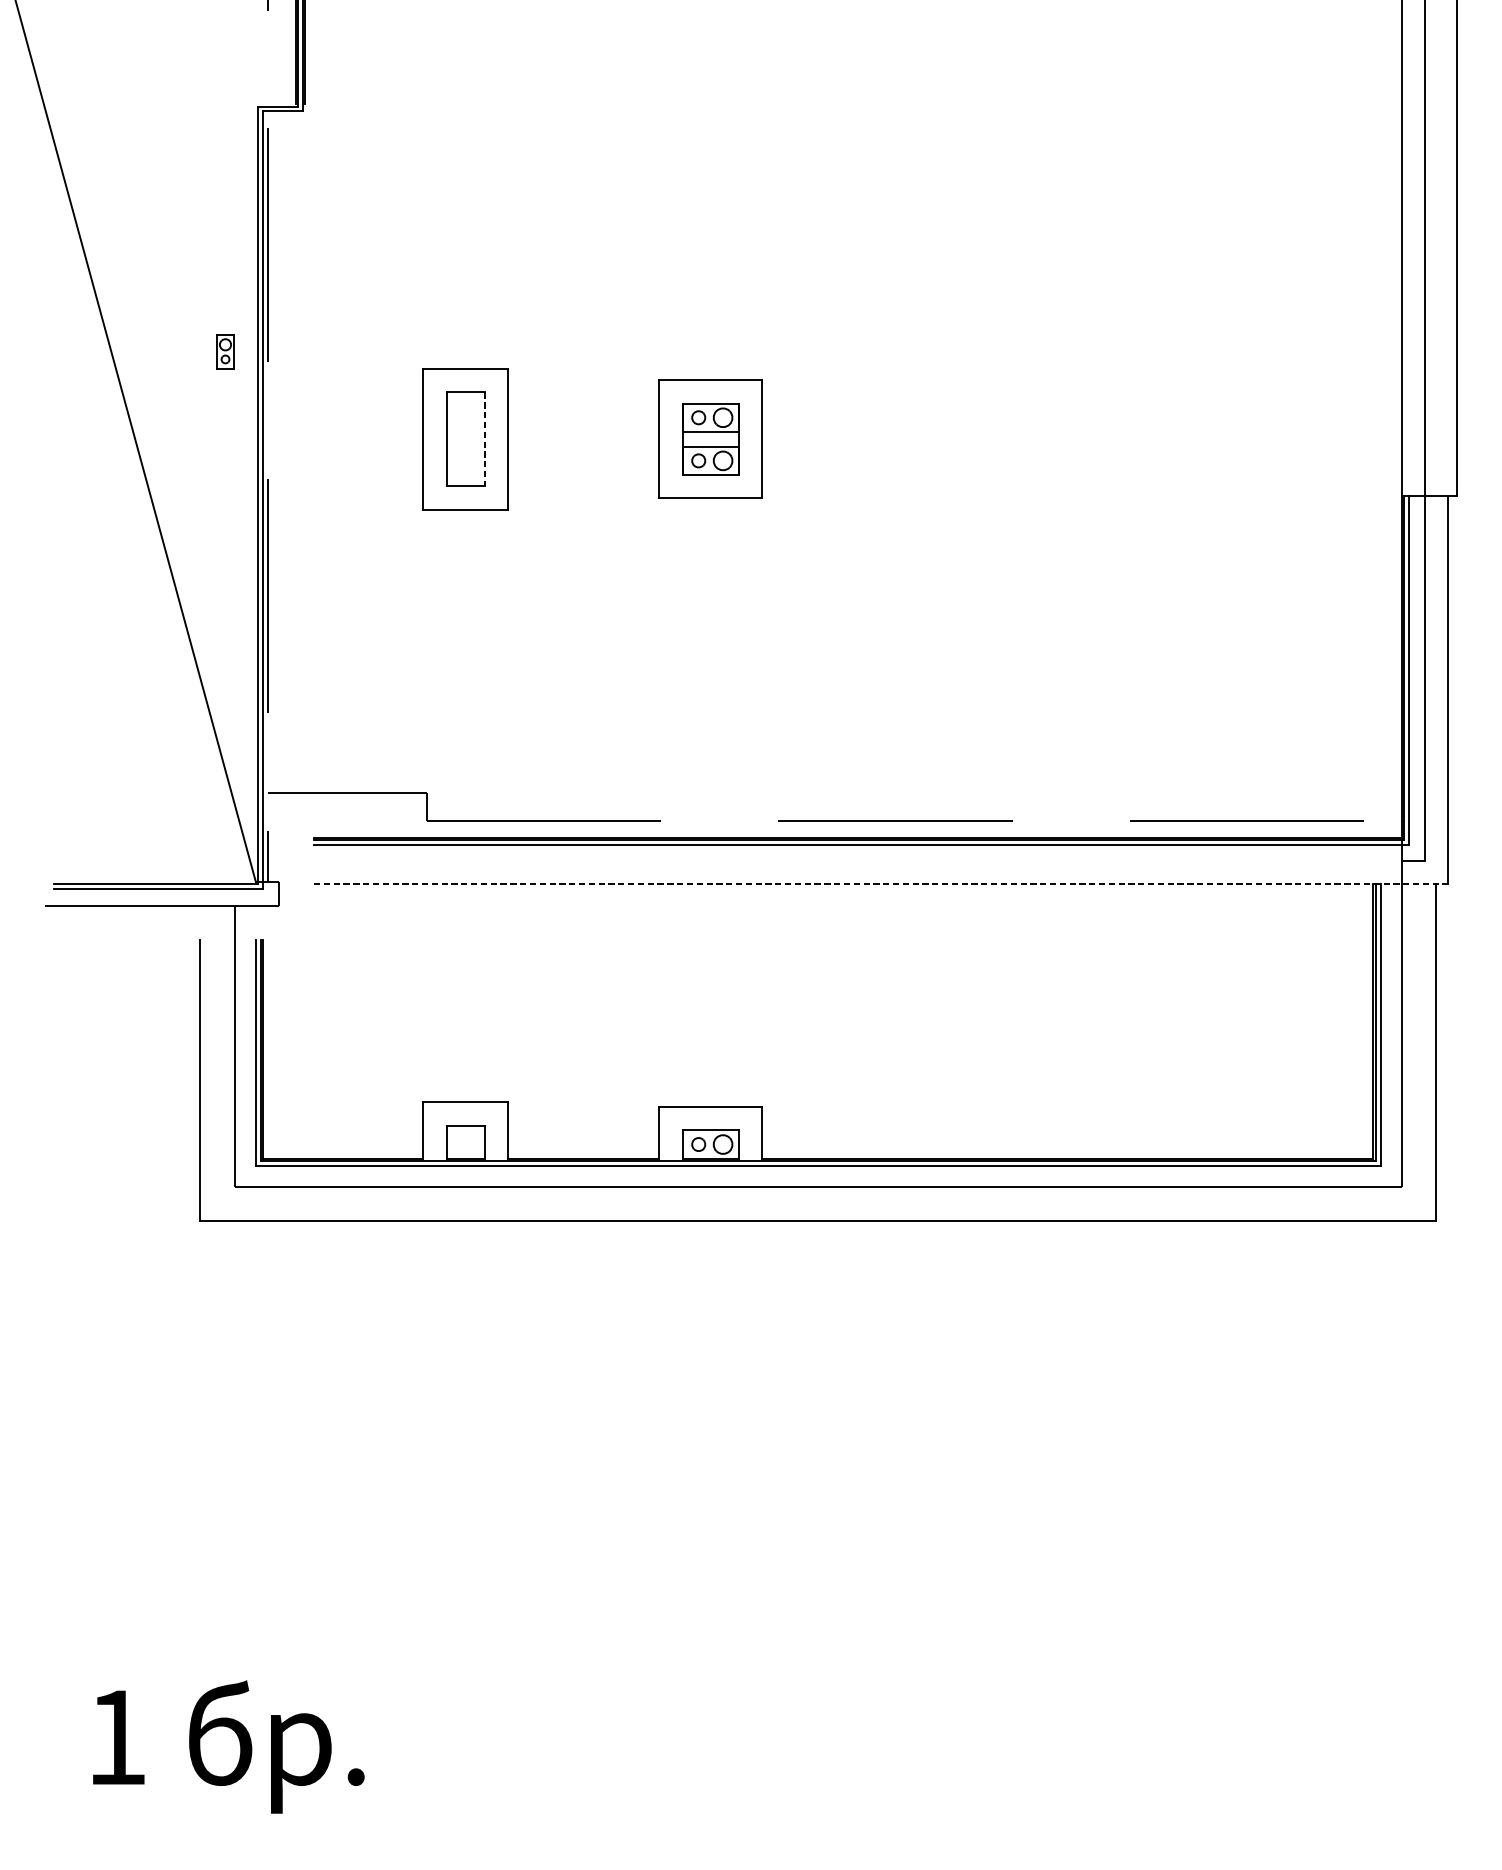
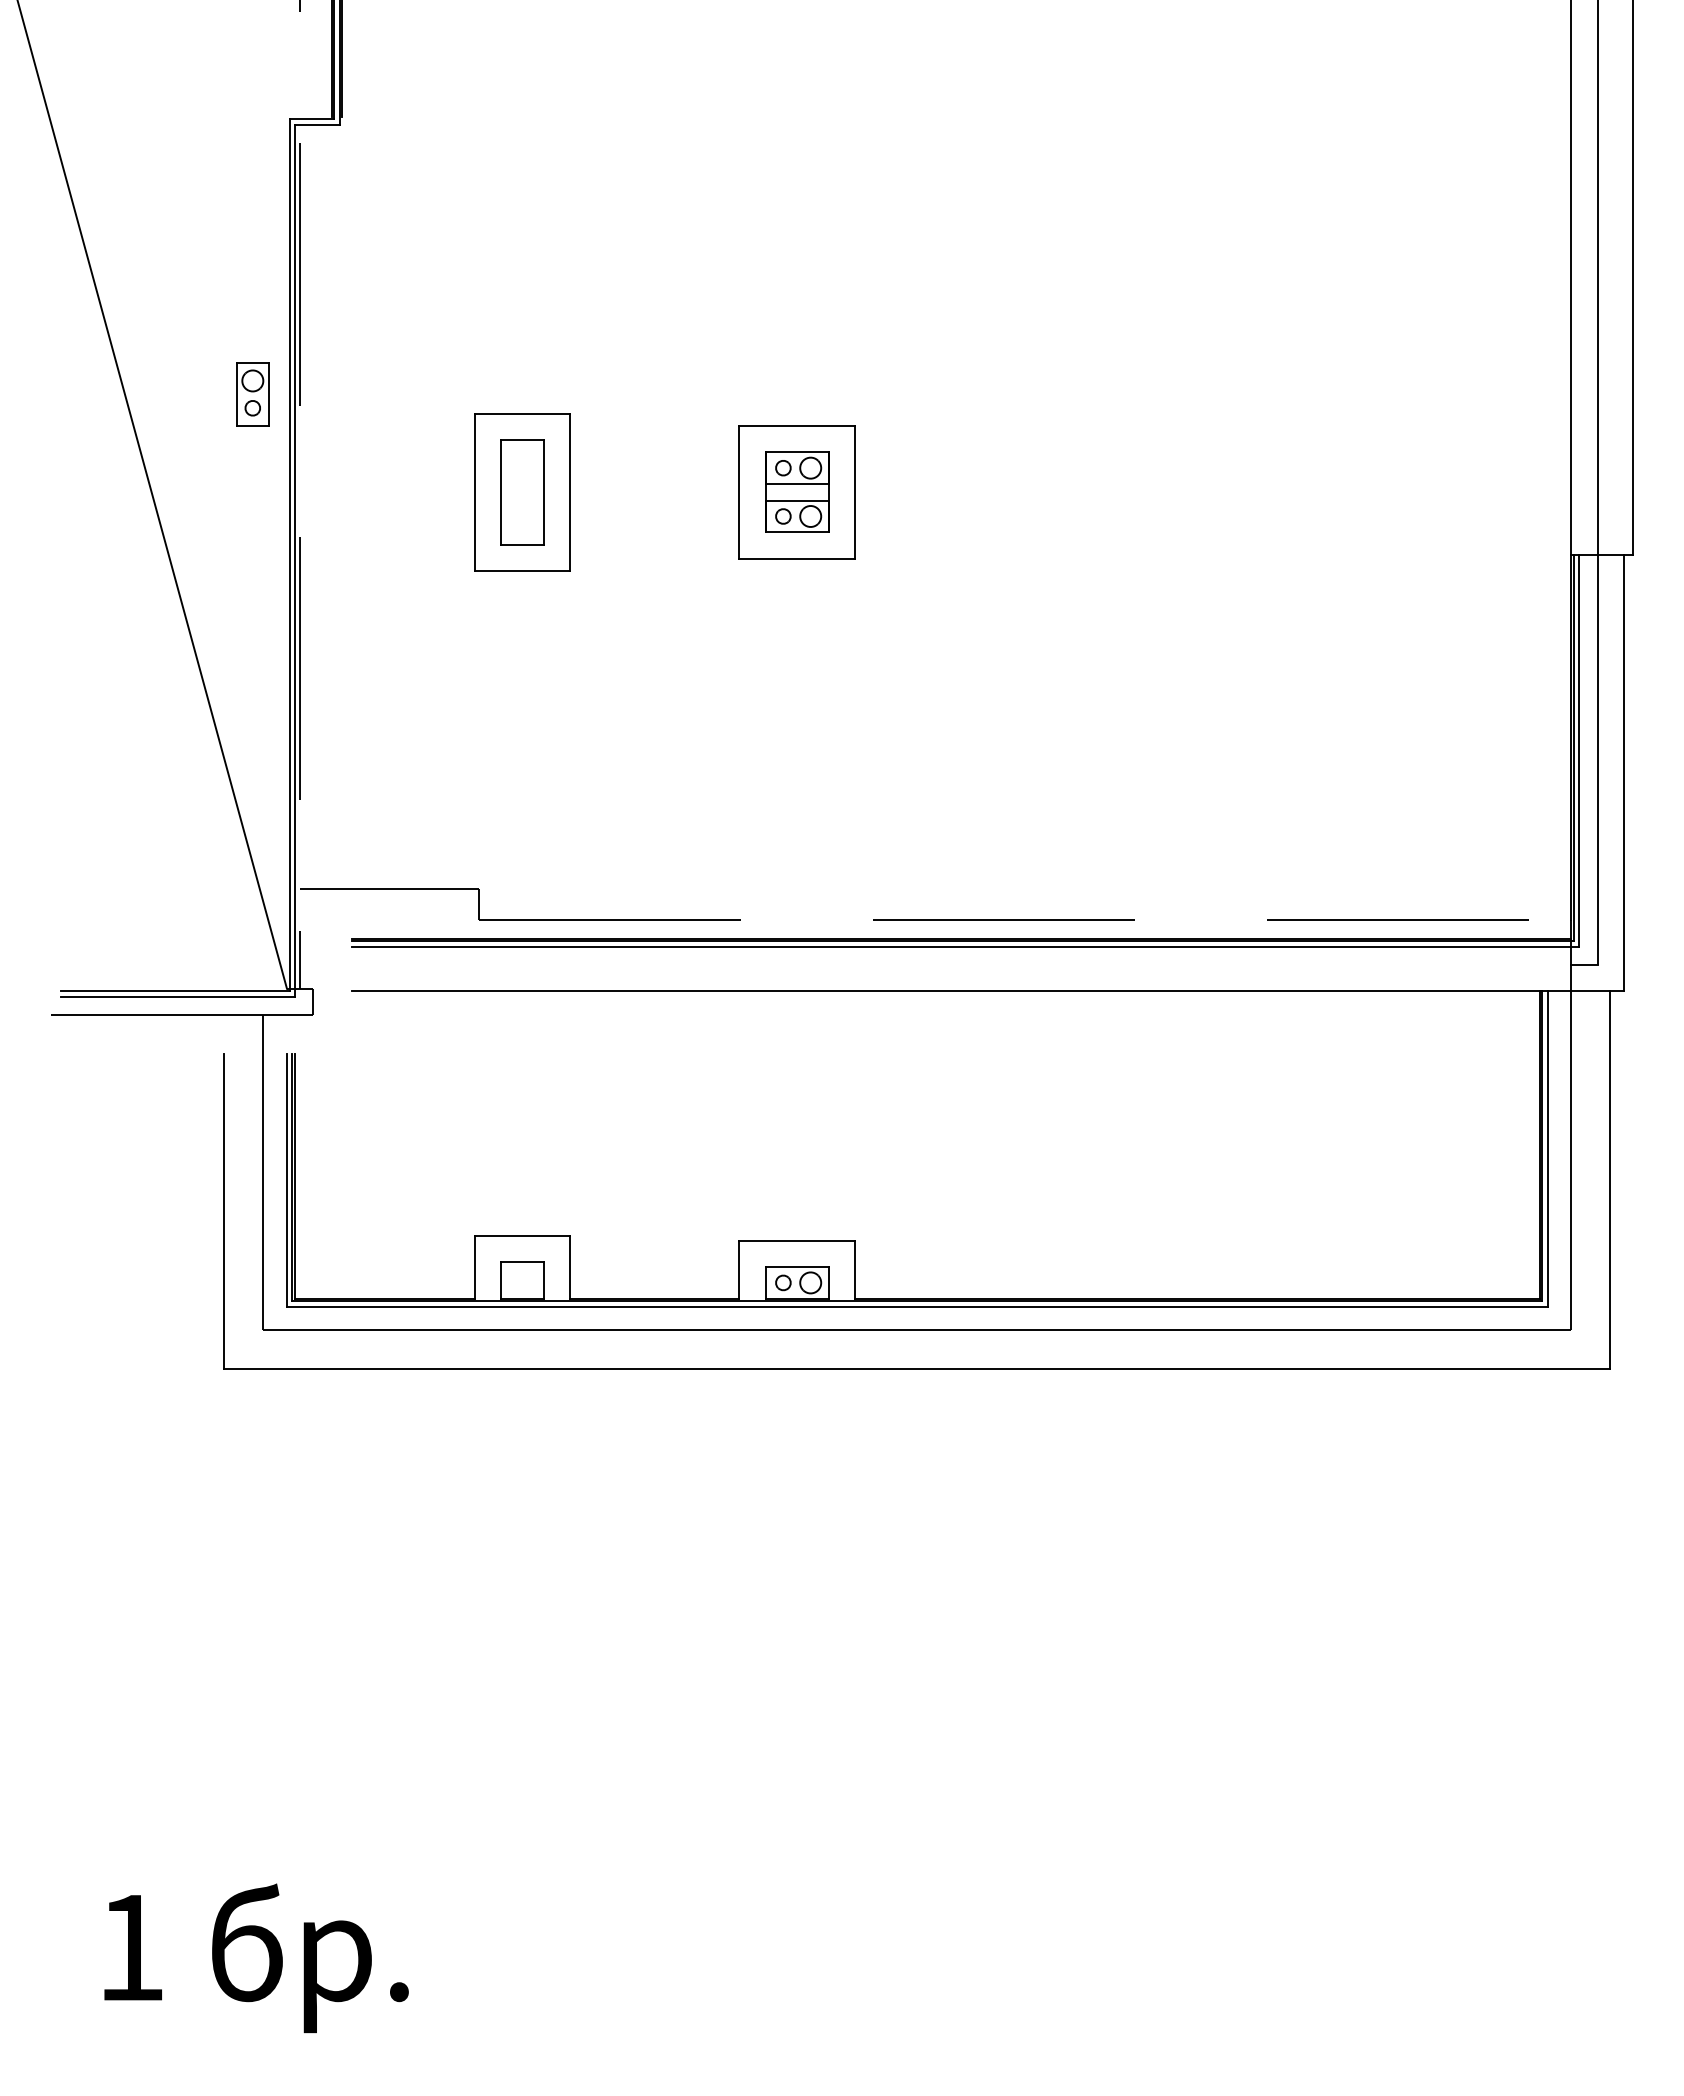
part: (225, 352) -> (252, 394), size x1.67
line: (484, 439) -> (543, 492), dashed -> solid
line: (881, 884) -> (988, 991), dashed -> solid

